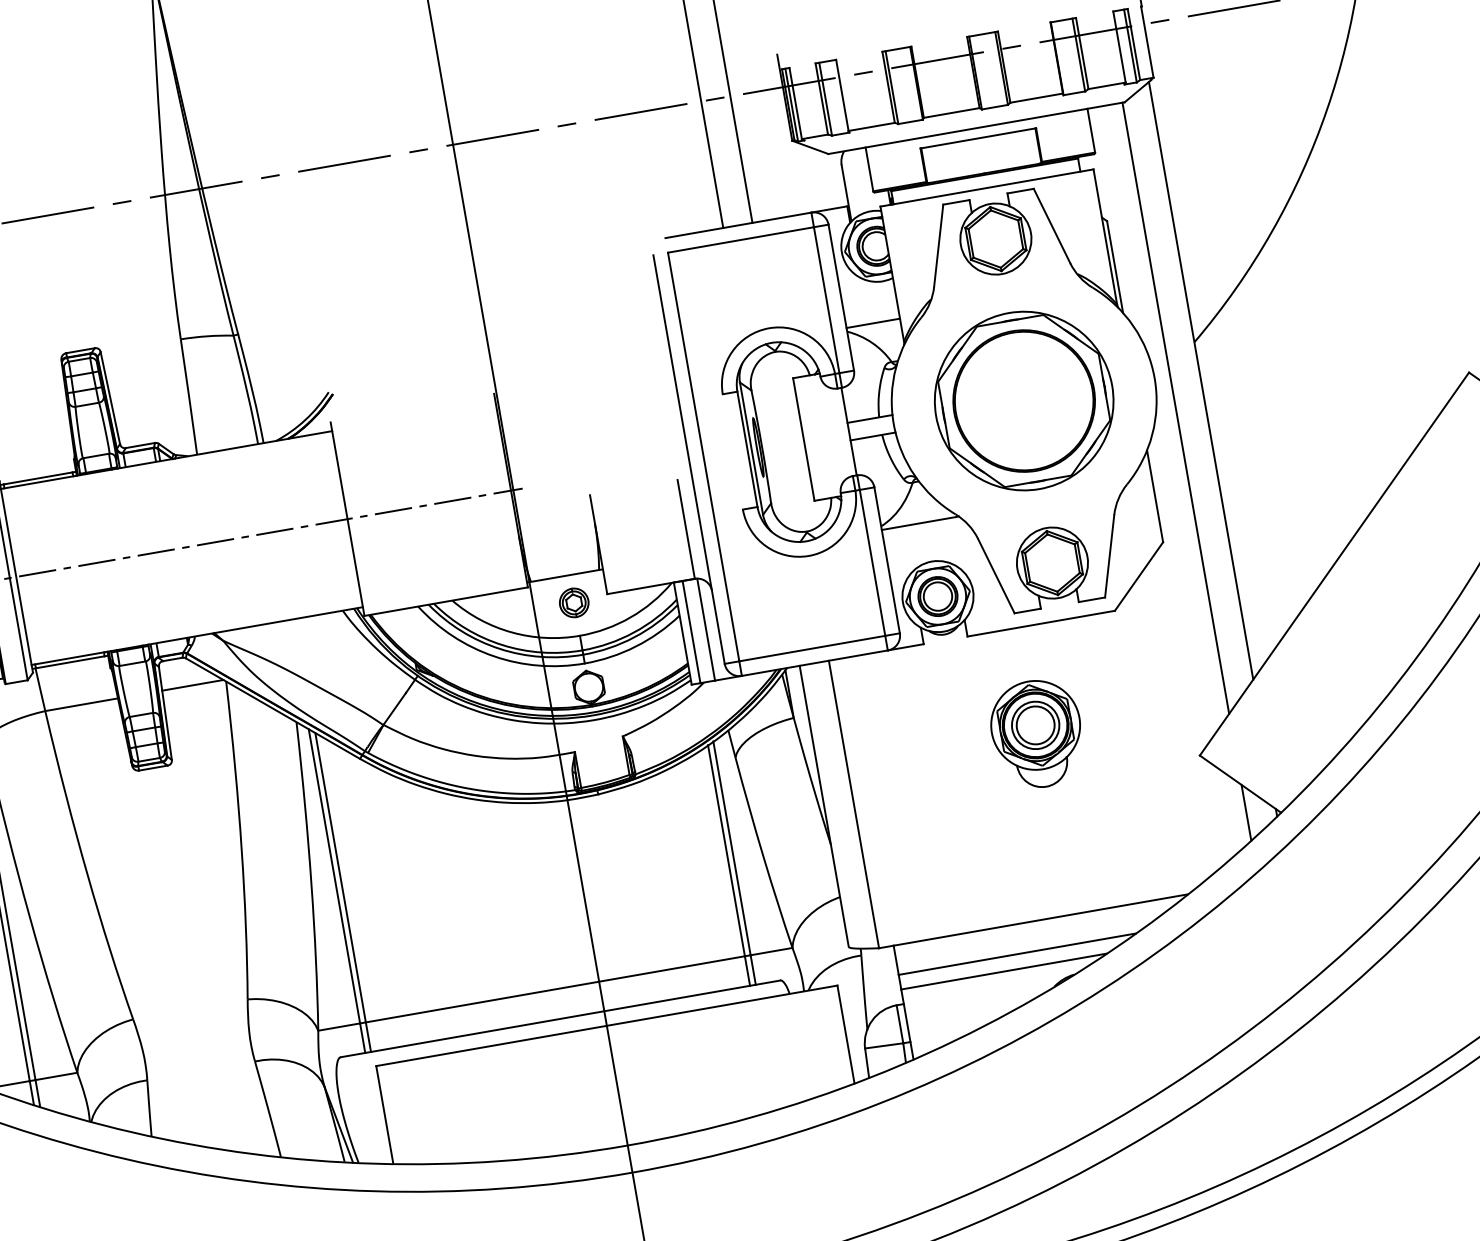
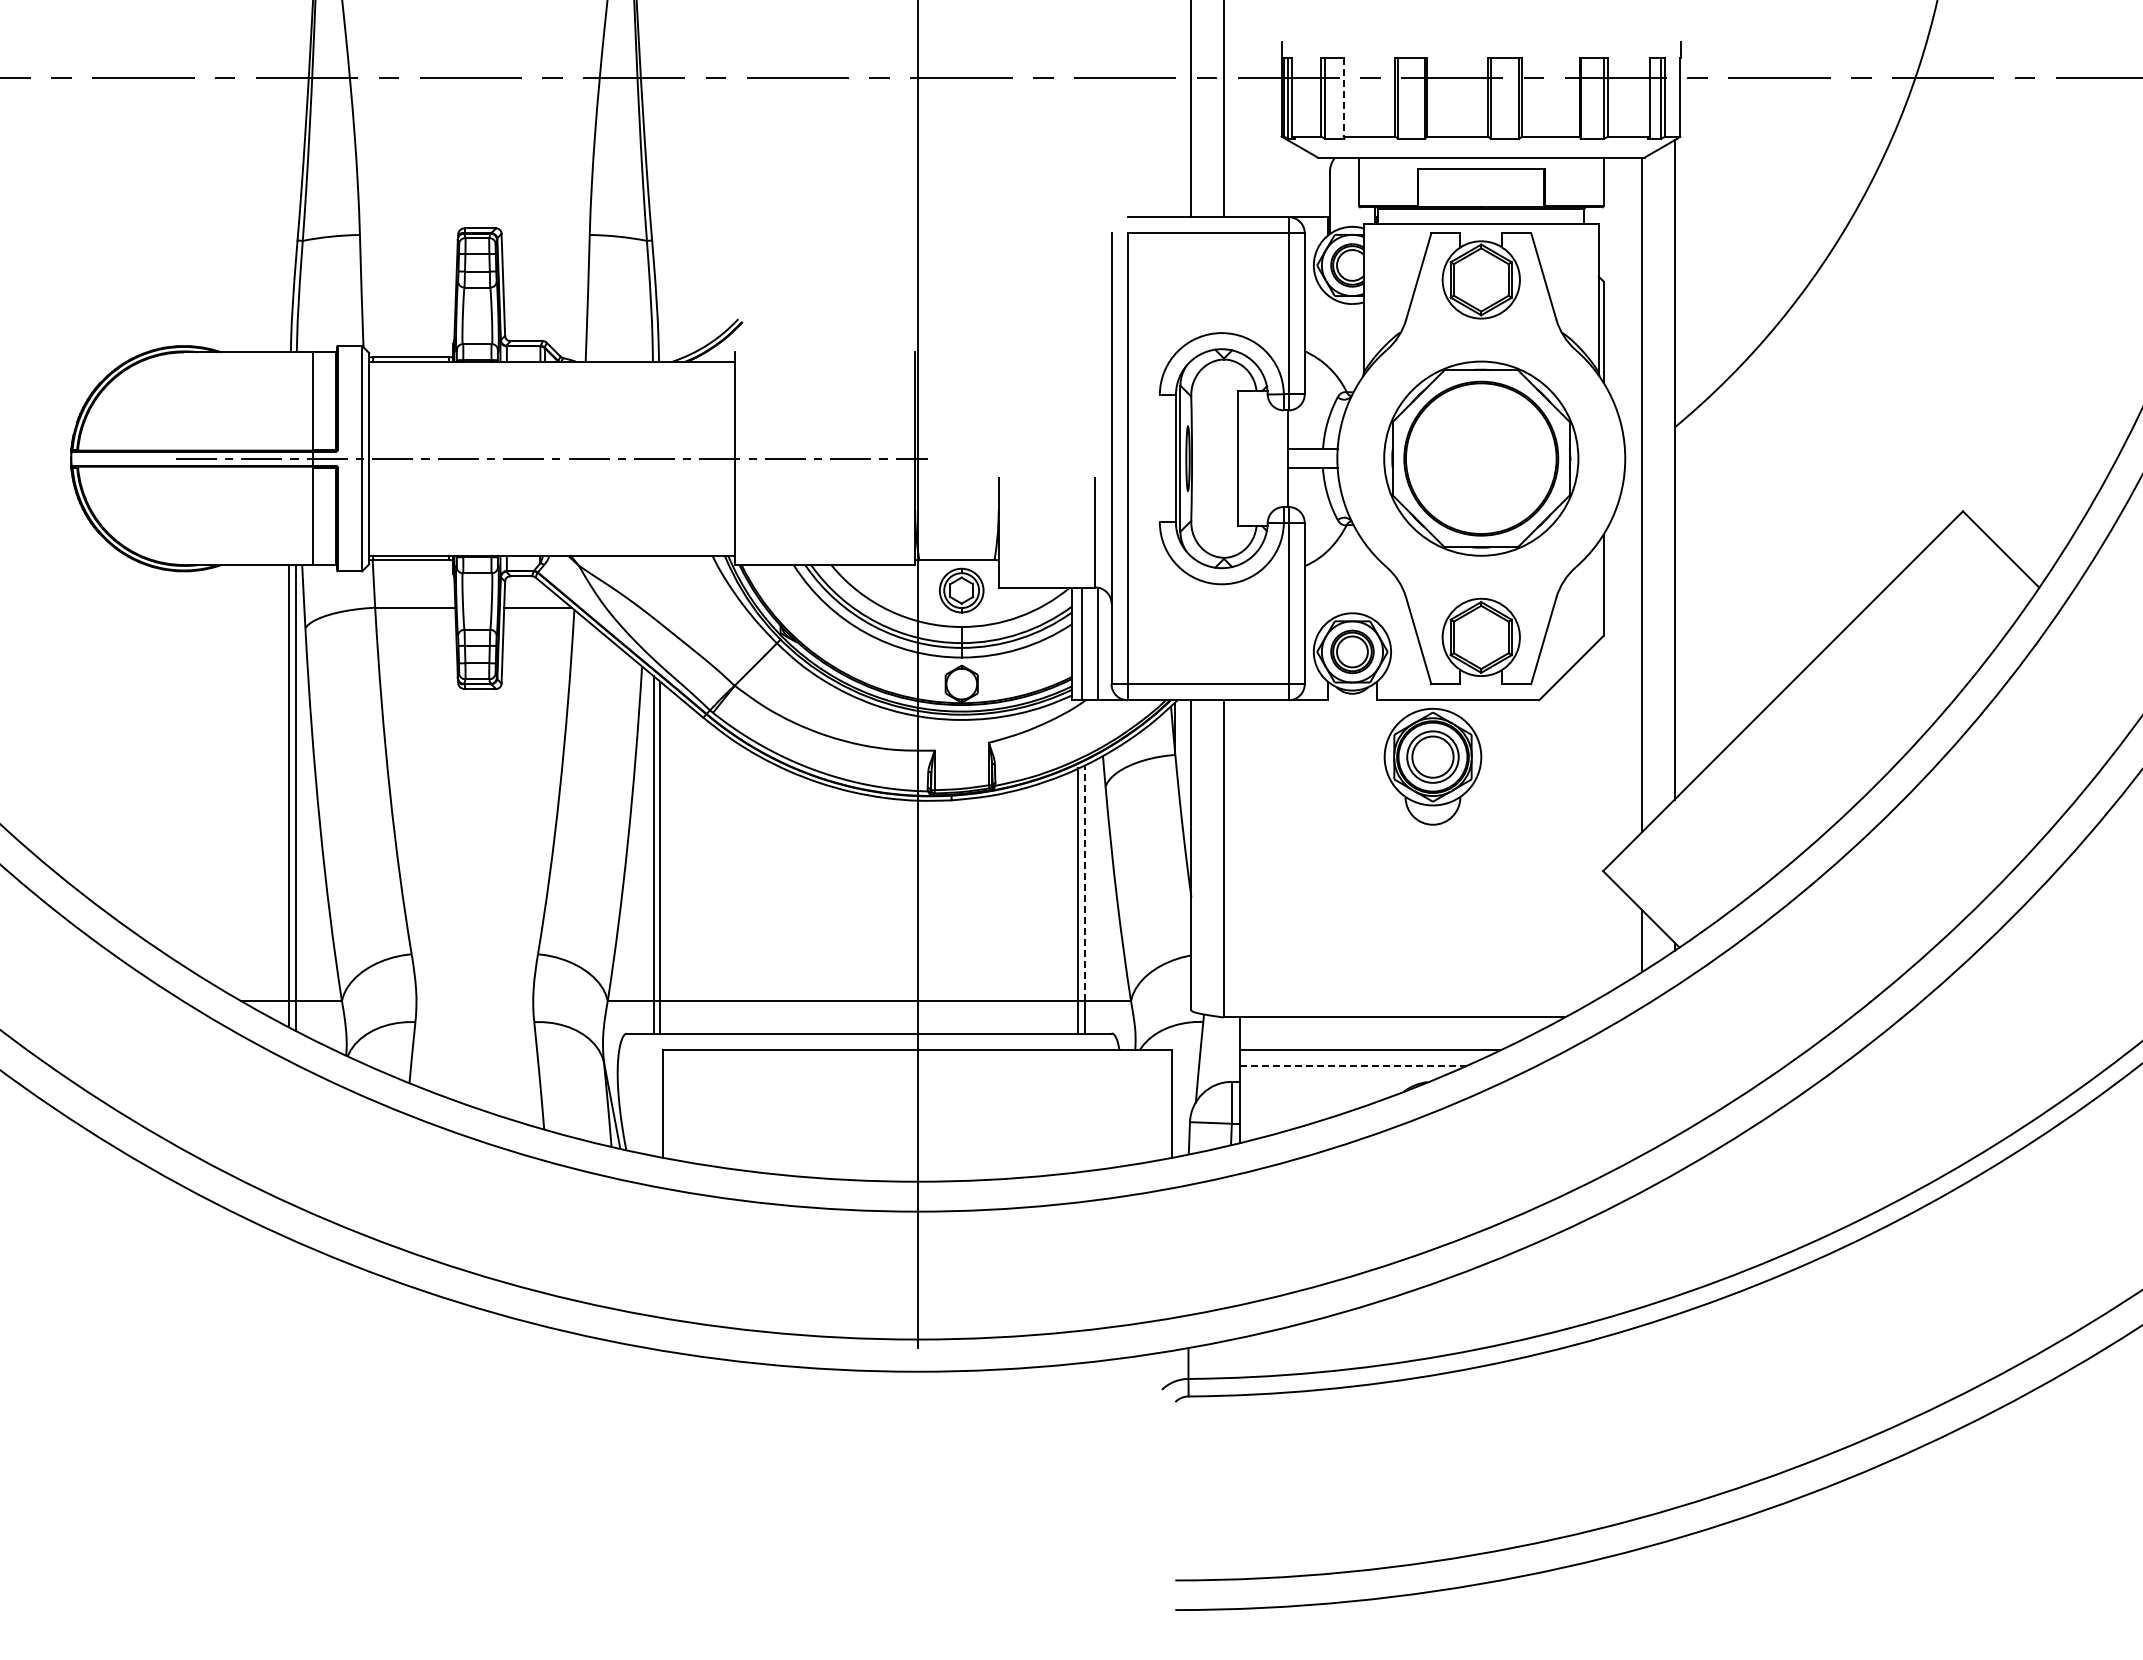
line: (842, 95) -> (1343, 97), solid -> dashed
line: (872, 323) -> (1333, 347), removed
line: (919, 523) -> (1346, 570), removed
part: (573, 602) -> (961, 590), size x1.4
part: (1036, 733) -> (1432, 766), moved
line: (731, 848) -> (1084, 883), solid -> dashed
line: (1004, 971) -> (1353, 1065), solid -> dashed

